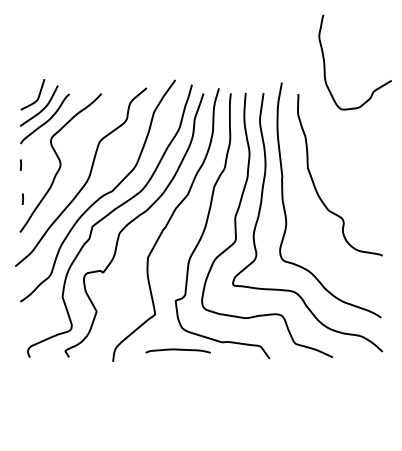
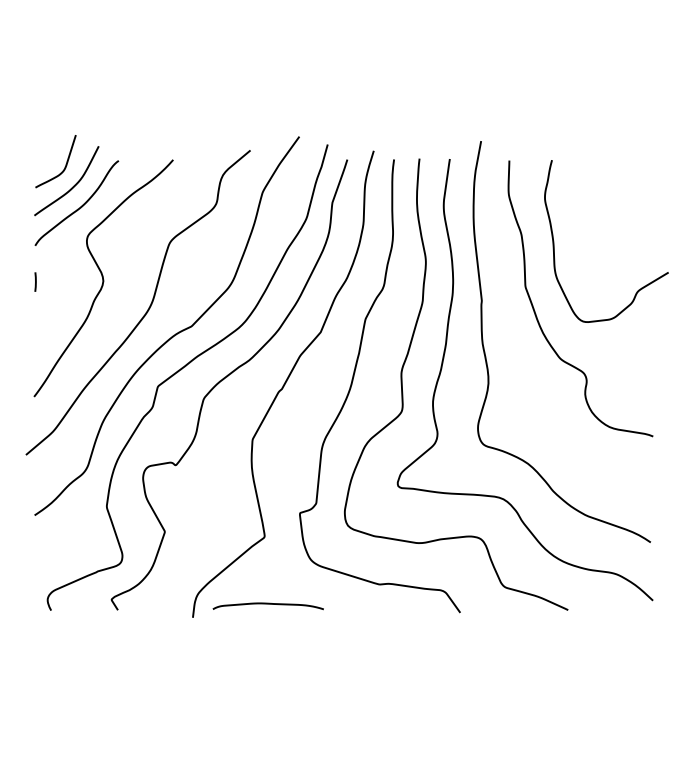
curve: (325, 62) -> (555, 241), moved
line: (22, 198) -> (38, 338), removed
curve: (177, 350) -> (267, 605), moved

